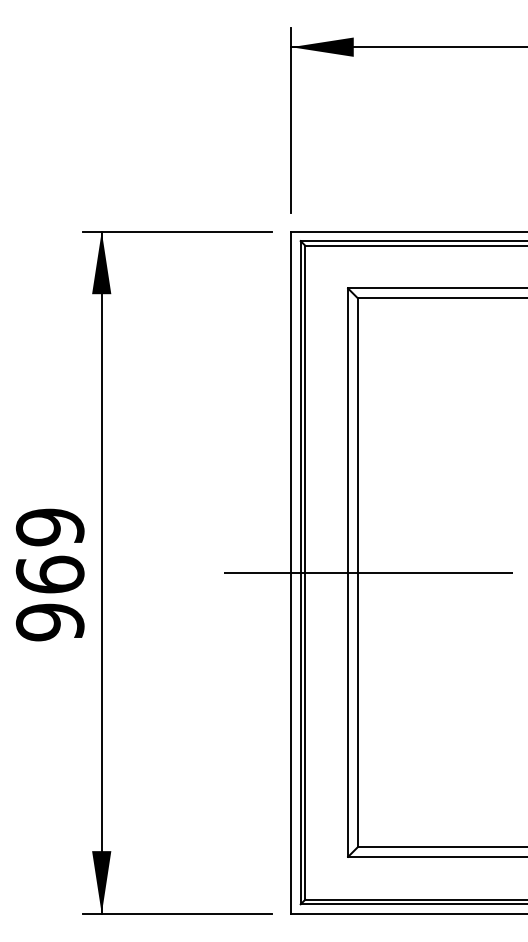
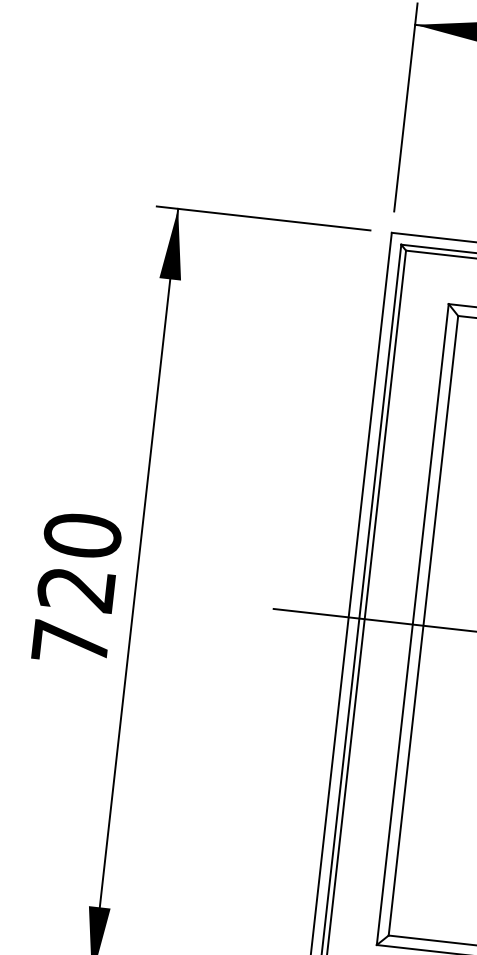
text: (49, 574) -> (75, 588), 969 -> 720

